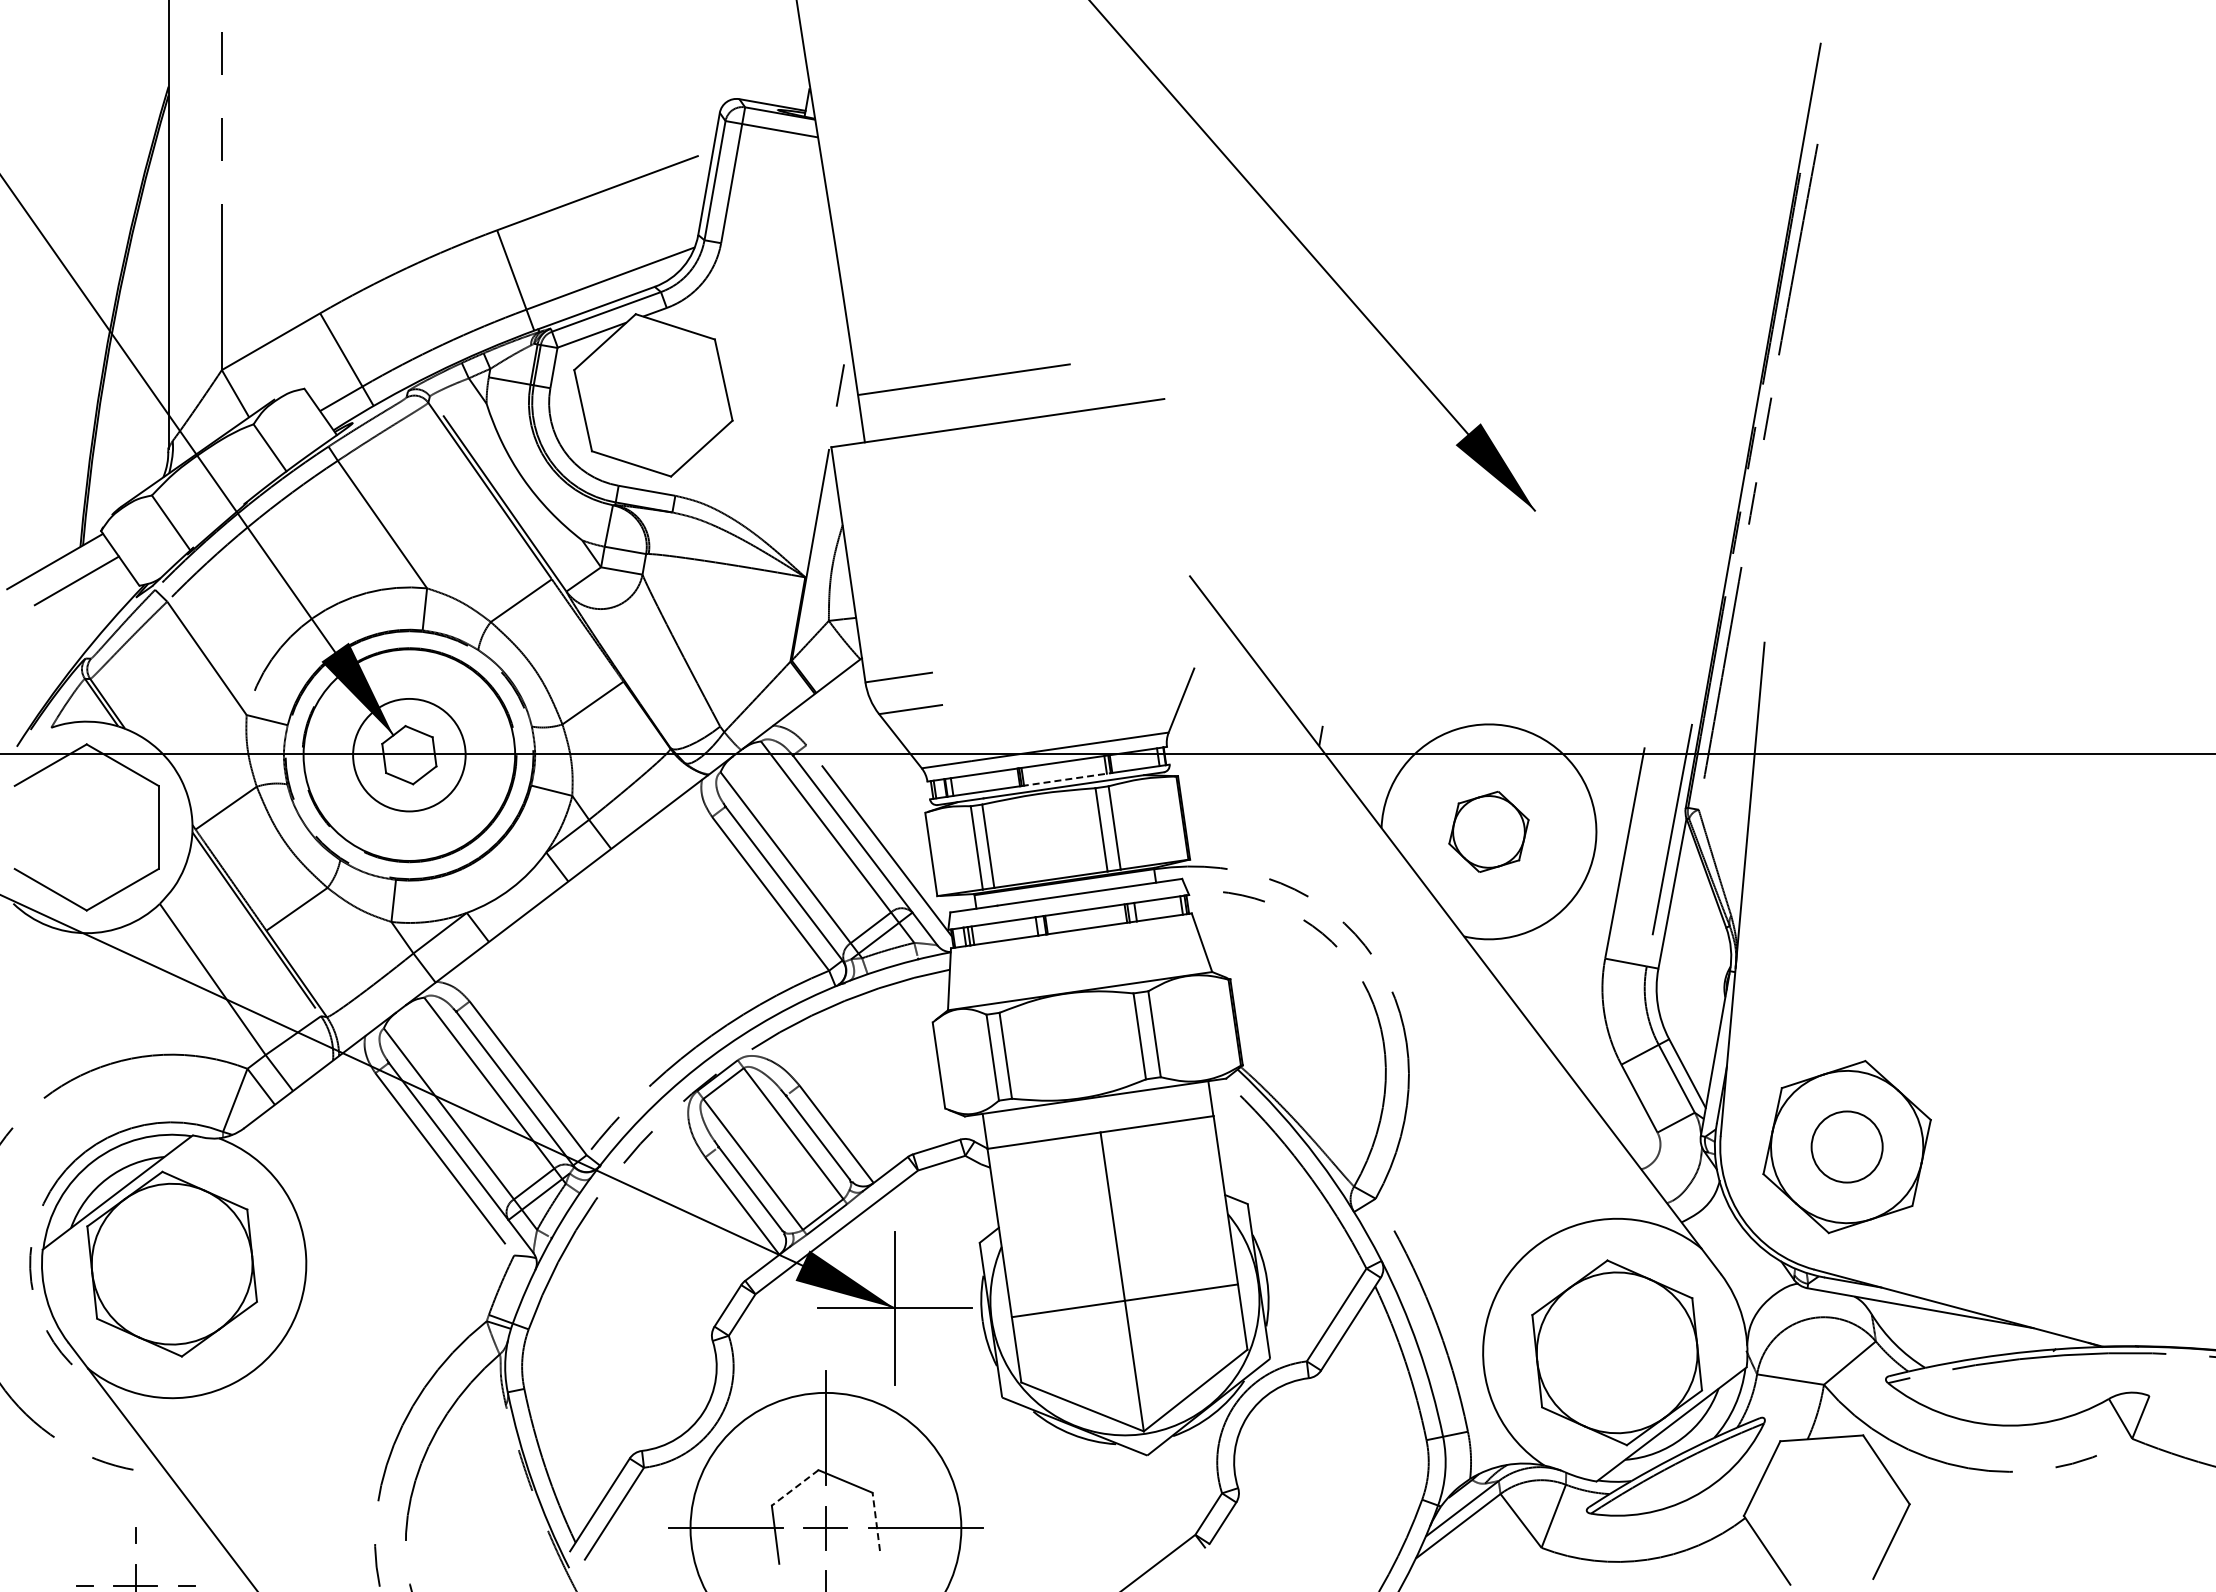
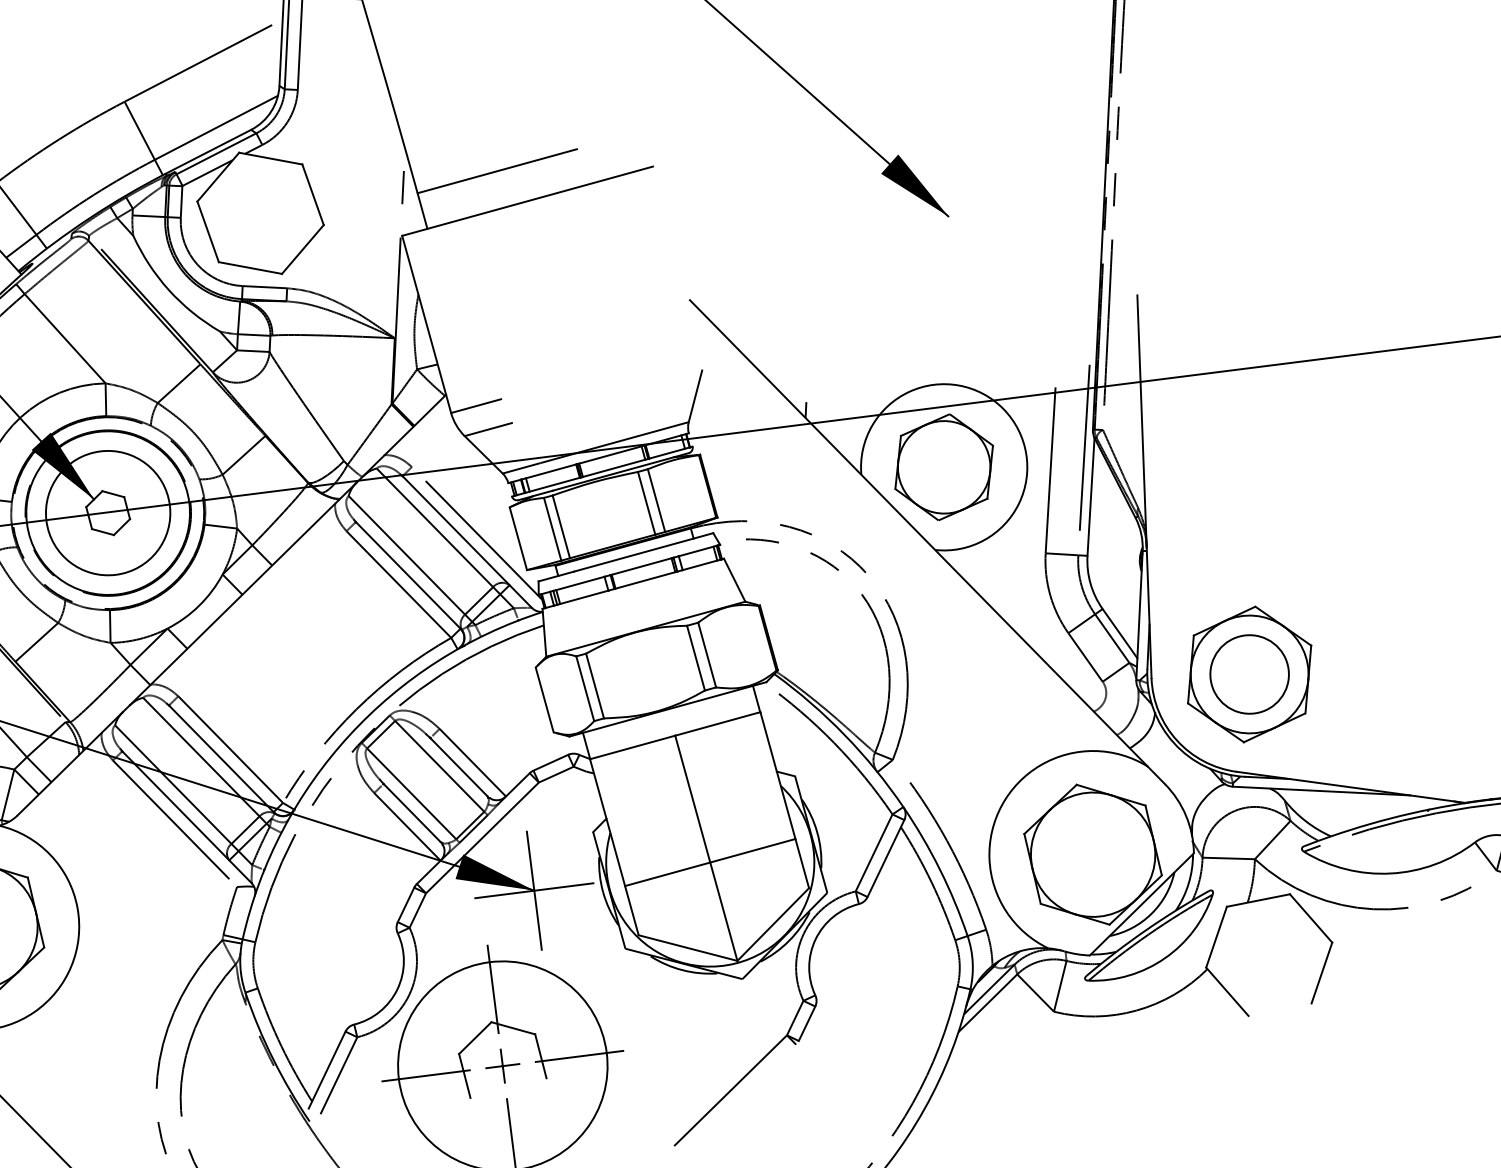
circle: (408, 754) -> (107, 512), size x1.43
line: (1066, 779) -> (614, 468), dashed -> solid
part: (1488, 831) -> (943, 467), size x1.67
circle: (1846, 1146) -> (1249, 674), size x1.43
line: (794, 1488) -> (474, 1038), dashed -> solid
line: (876, 1521) -> (540, 1056), dashed -> solid

